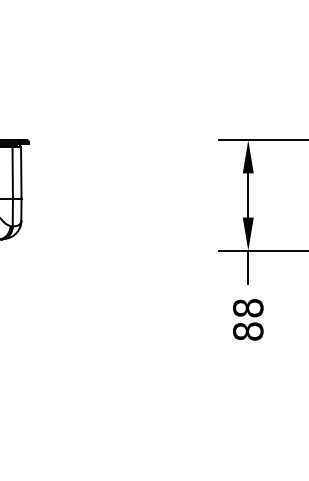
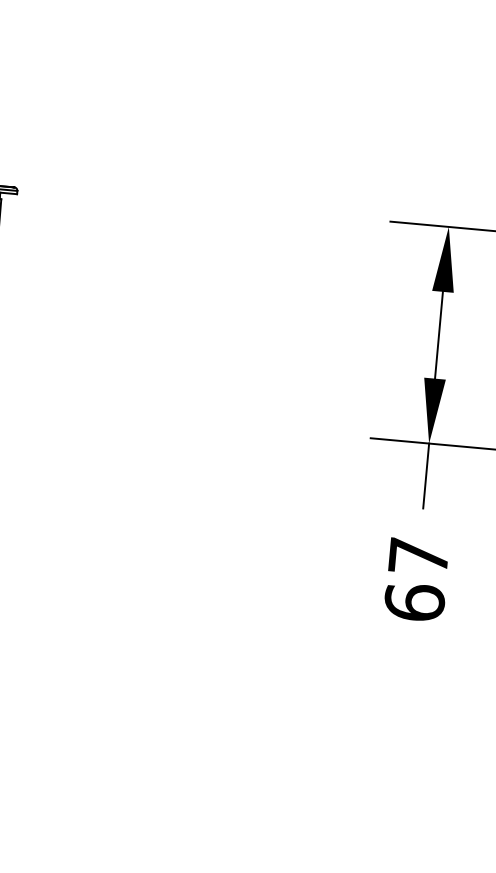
text: (247, 319) -> (415, 578), 88 -> 67

